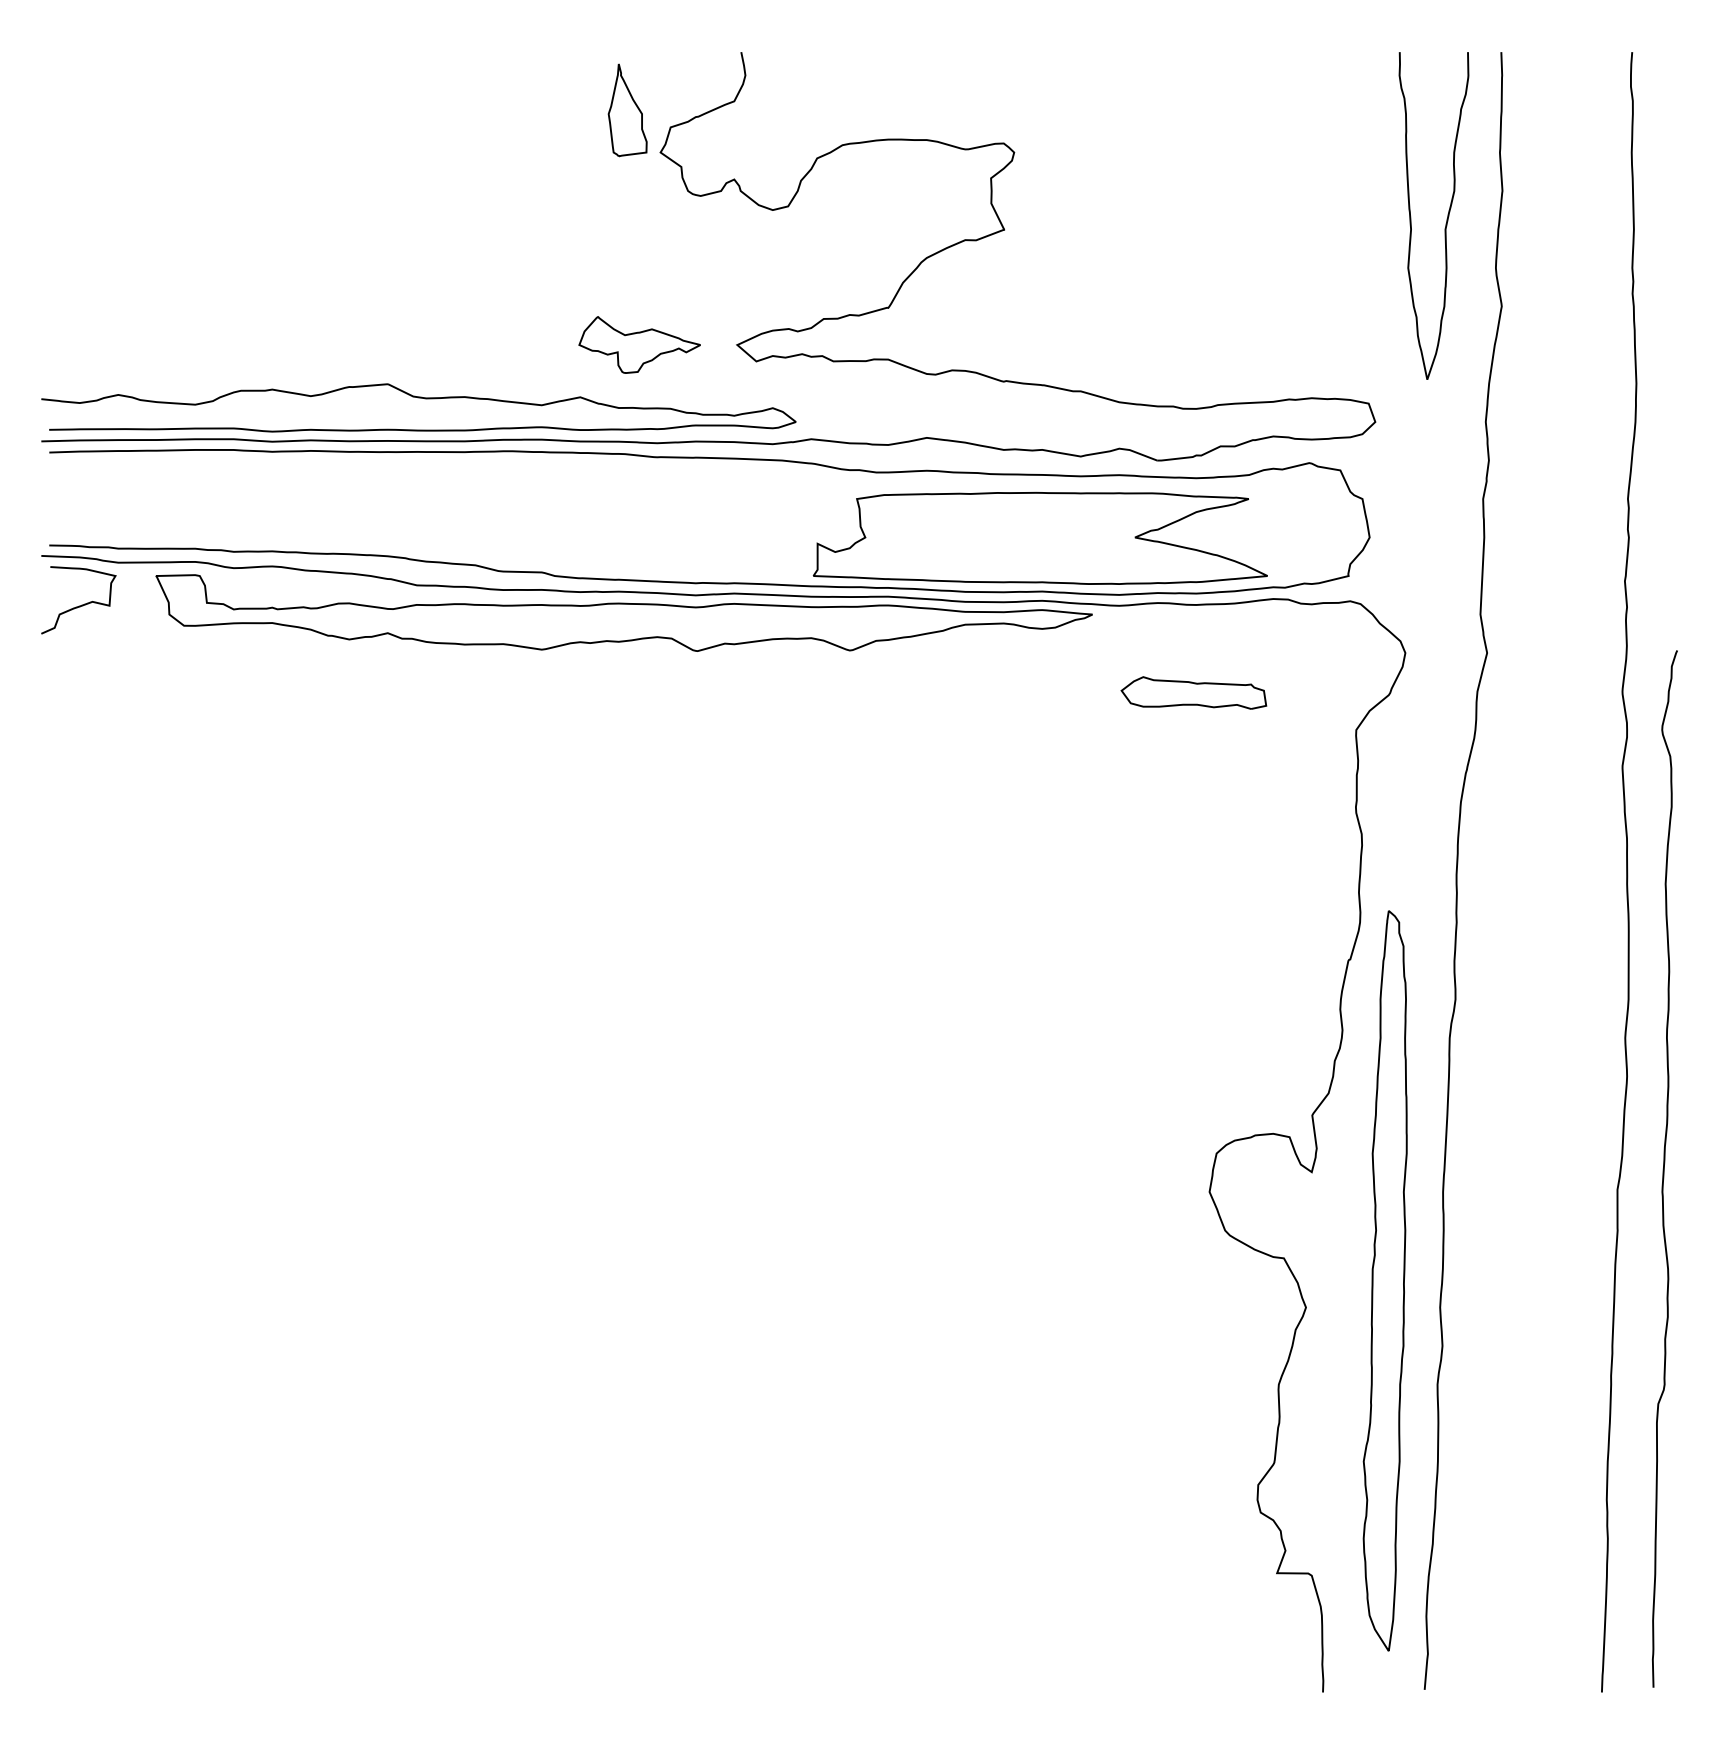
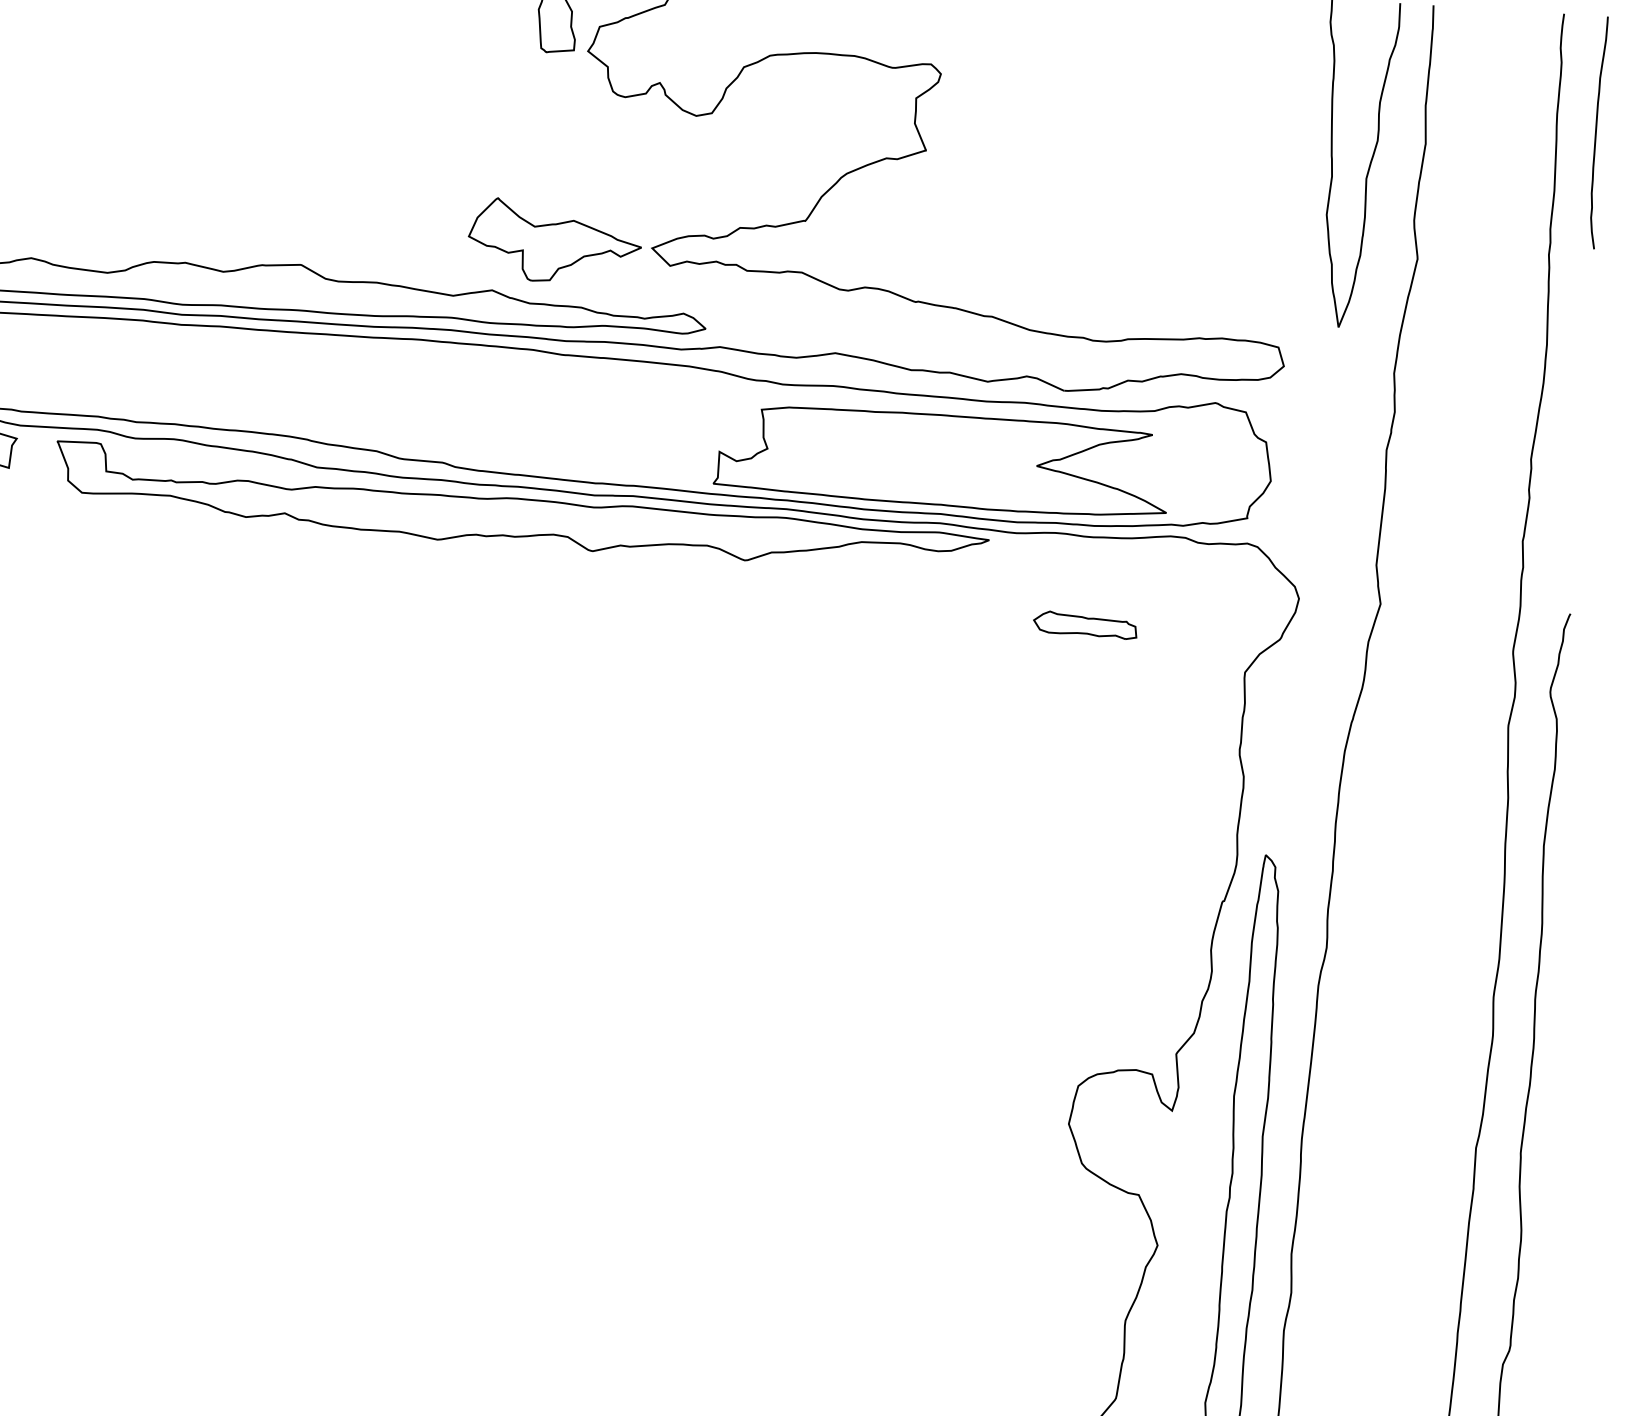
curve: (1672, 168) -> (1596, 132), added
part: (639, 344) -> (554, 241), size x1.43
part: (1193, 693) -> (1084, 625), size x0.71

